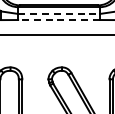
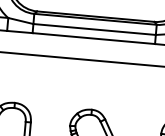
line: (59, 13) -> (95, 28), dashed -> solid
line: (59, 20) -> (94, 39), dashed -> solid

